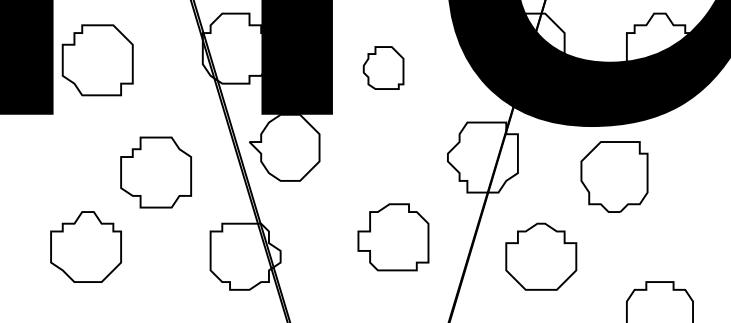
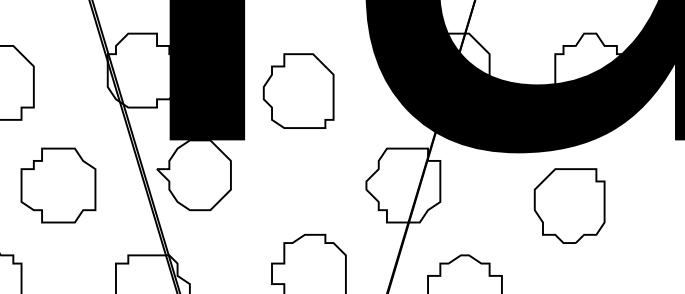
part: (383, 67) -> (298, 90), size x1.67
part: (155, 172) -> (57, 185), moved
part: (614, 176) -> (569, 205), moved

